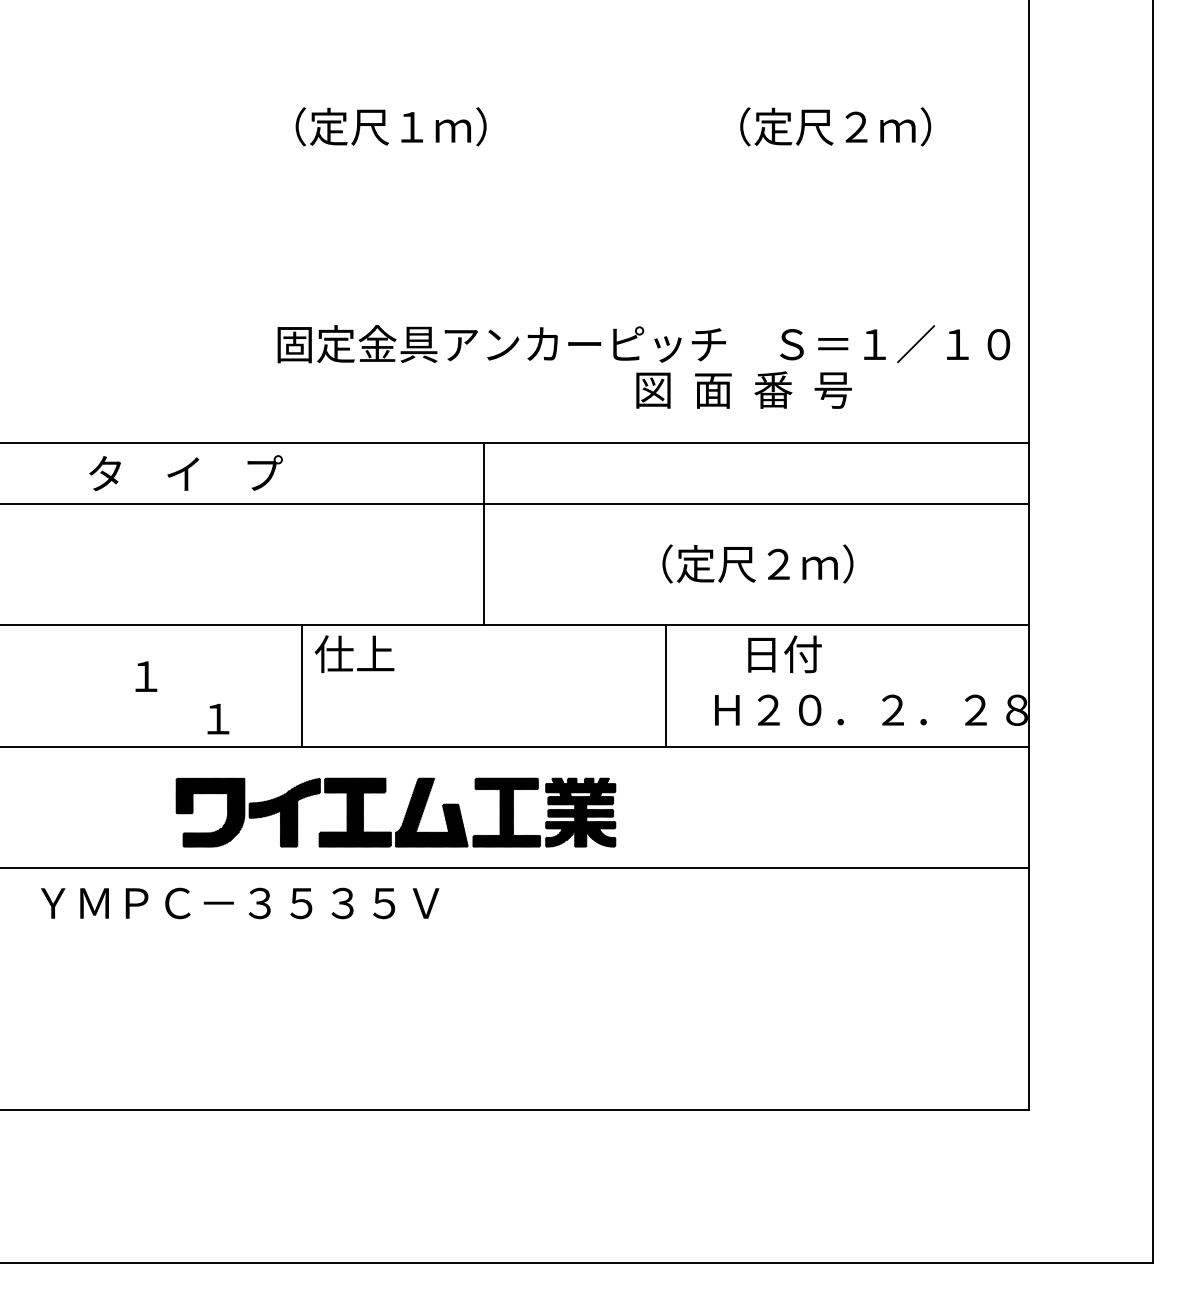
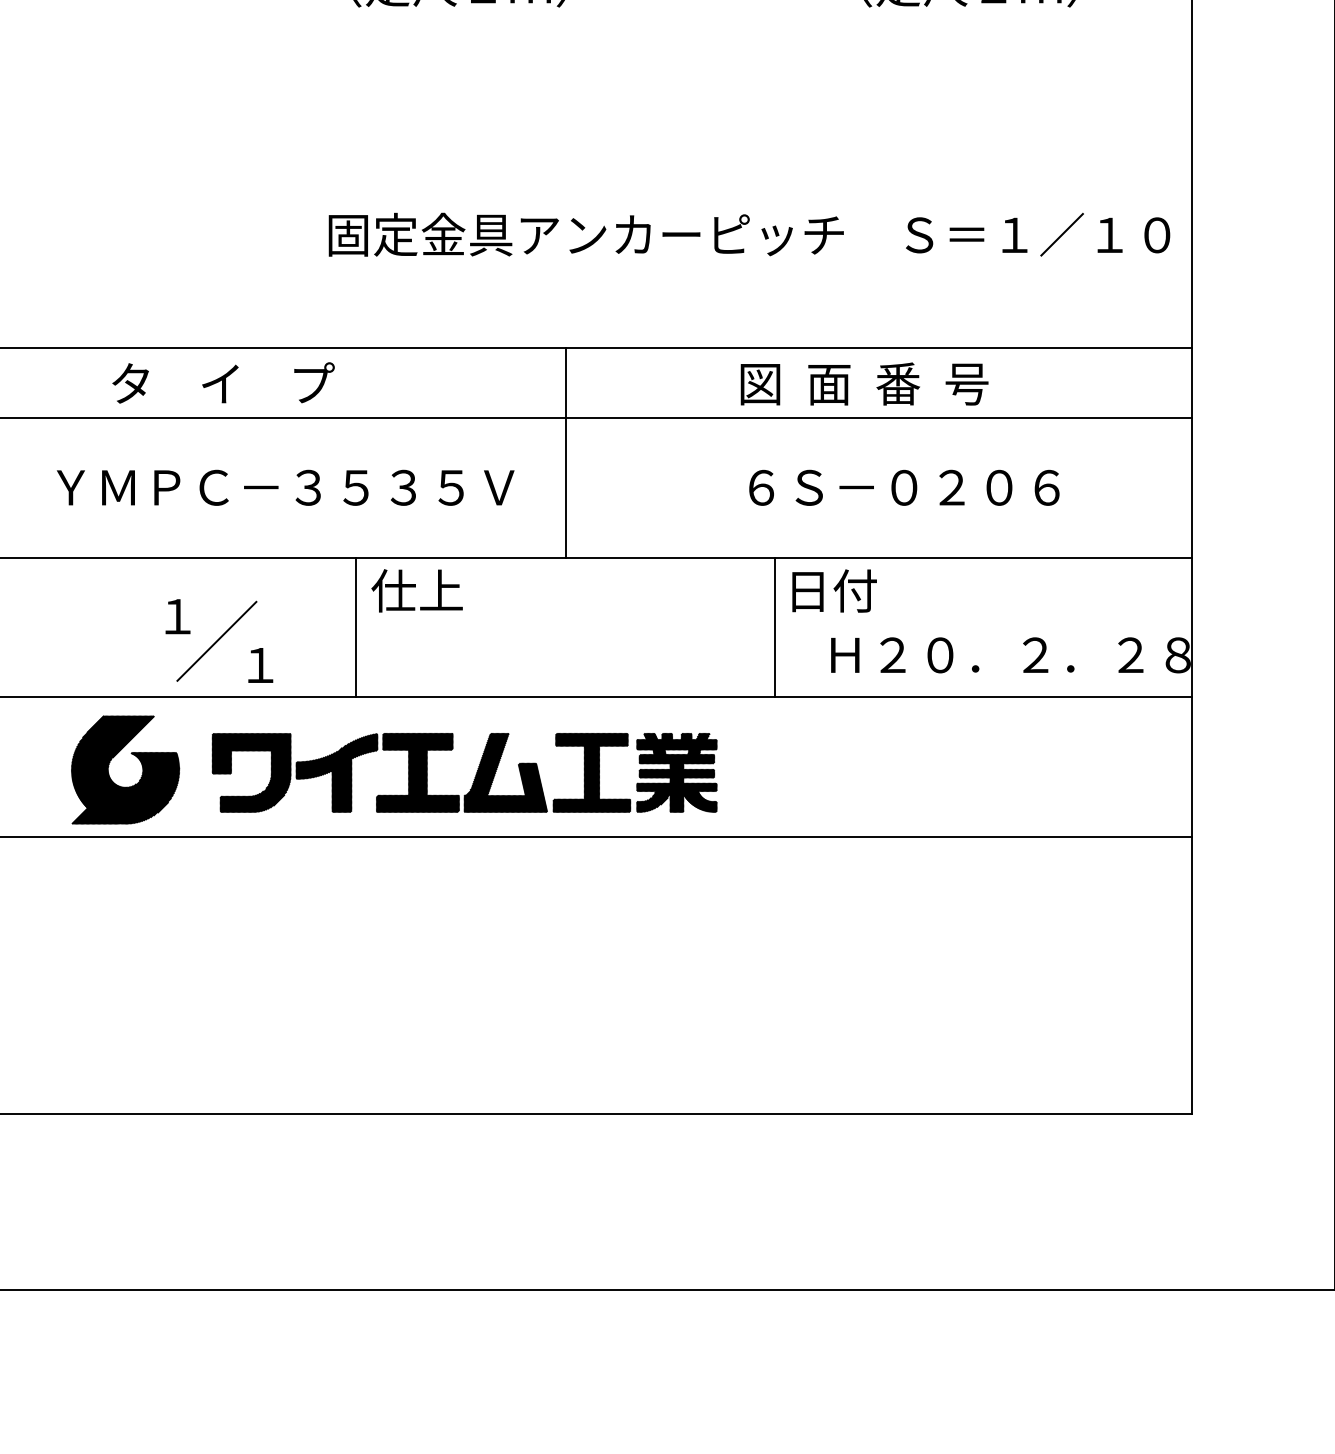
text: (743, 389) -> (863, 383), moved
text: (778, 563) -> (904, 486), （定尺２ｍ） -> ６Ｓ－０２０６
text: (784, 654) -> (834, 591), moved
line: (179, 697) -> (216, 640), added
part: (107, 797) -> (133, 755), added
text: (240, 903) -> (286, 487), moved

